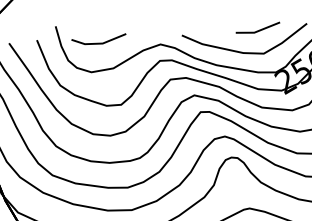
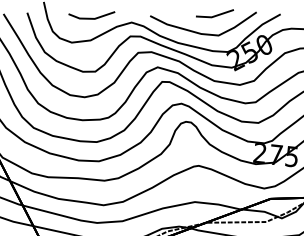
line: (98, 42) -> (91, 17), moved

